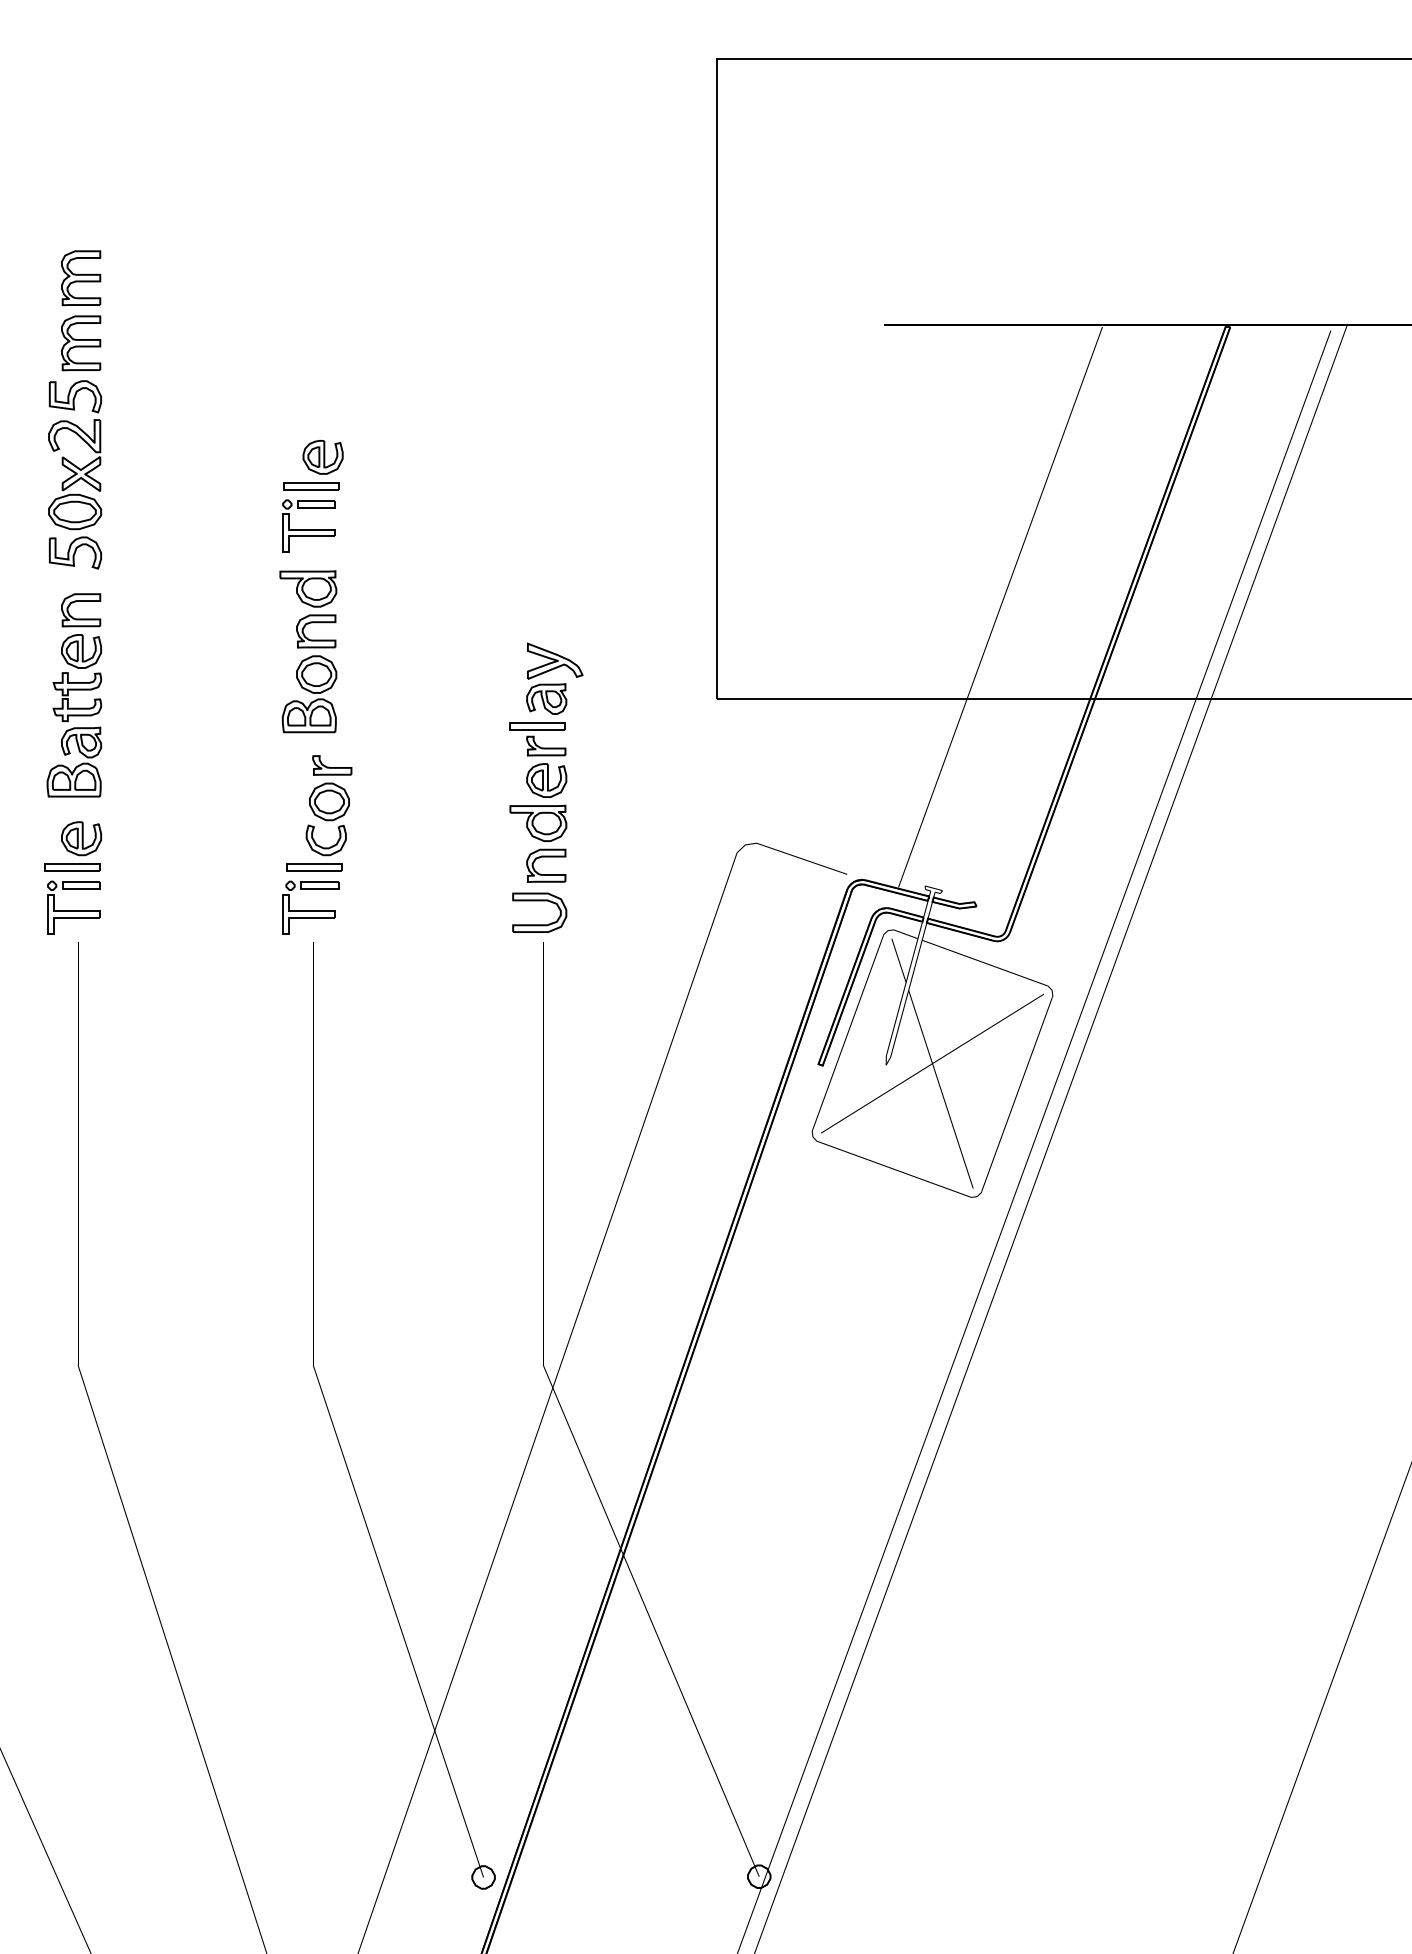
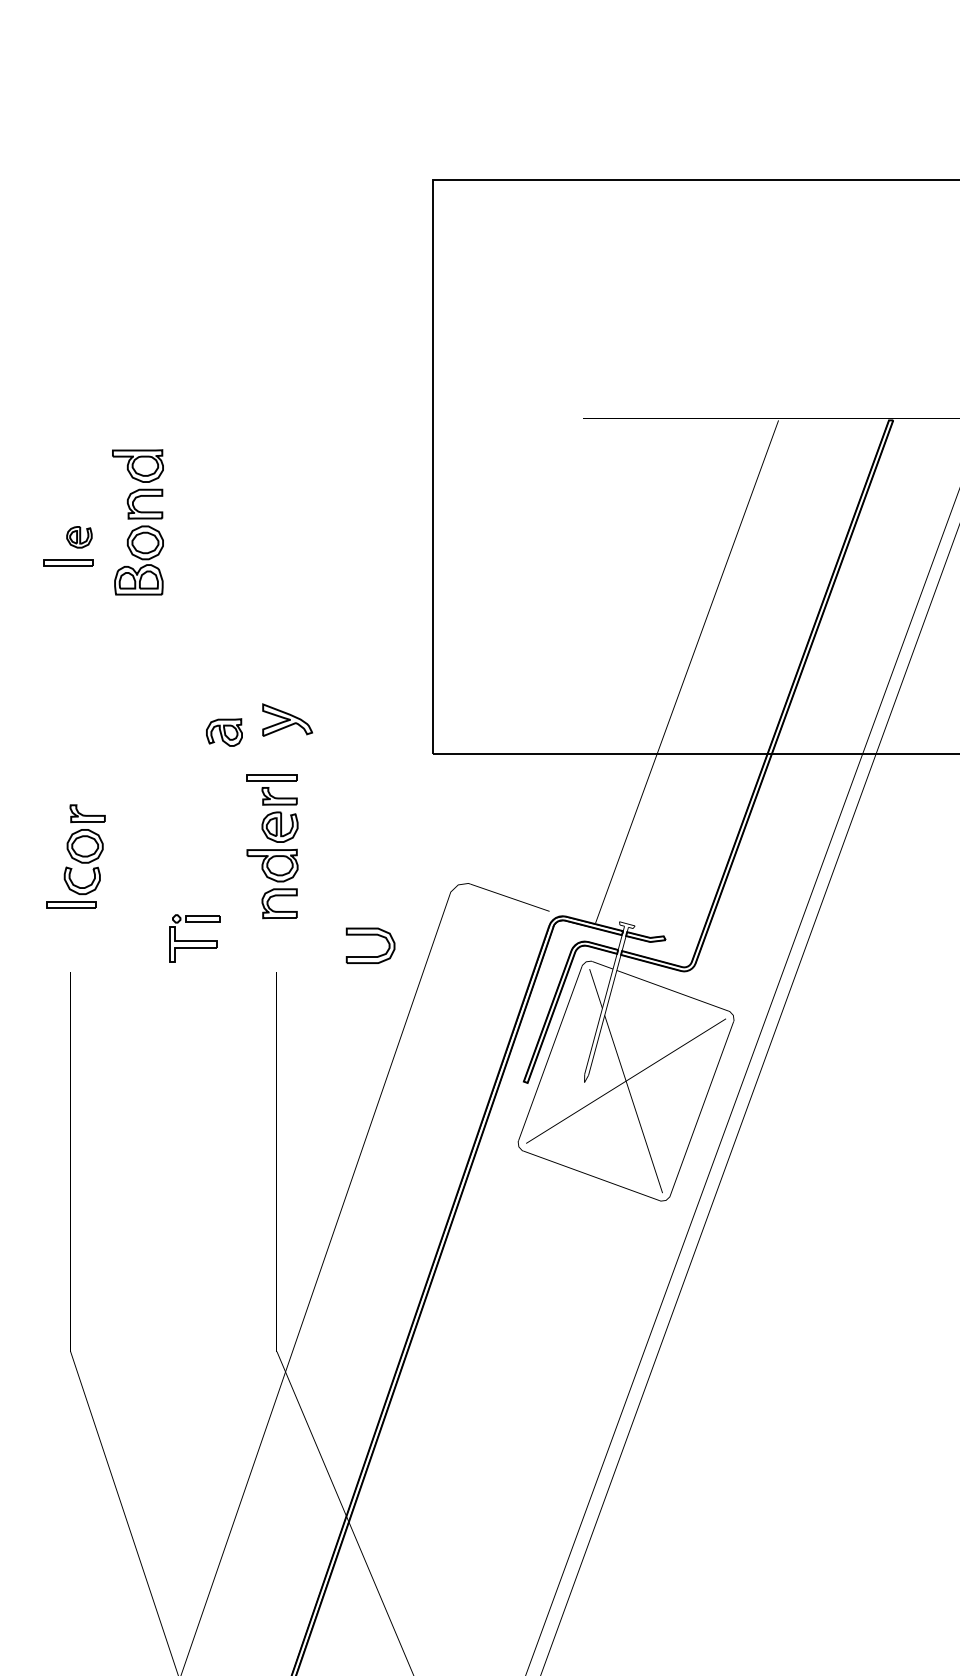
part: (322, 457) -> (78, 537), size x0.7
part: (308, 525) -> (66, 598), removed
part: (308, 651) -> (138, 522), moved
part: (546, 698) -> (224, 732), moved
part: (539, 901) -> (370, 935), moved
part: (310, 907) -> (194, 938), moved

